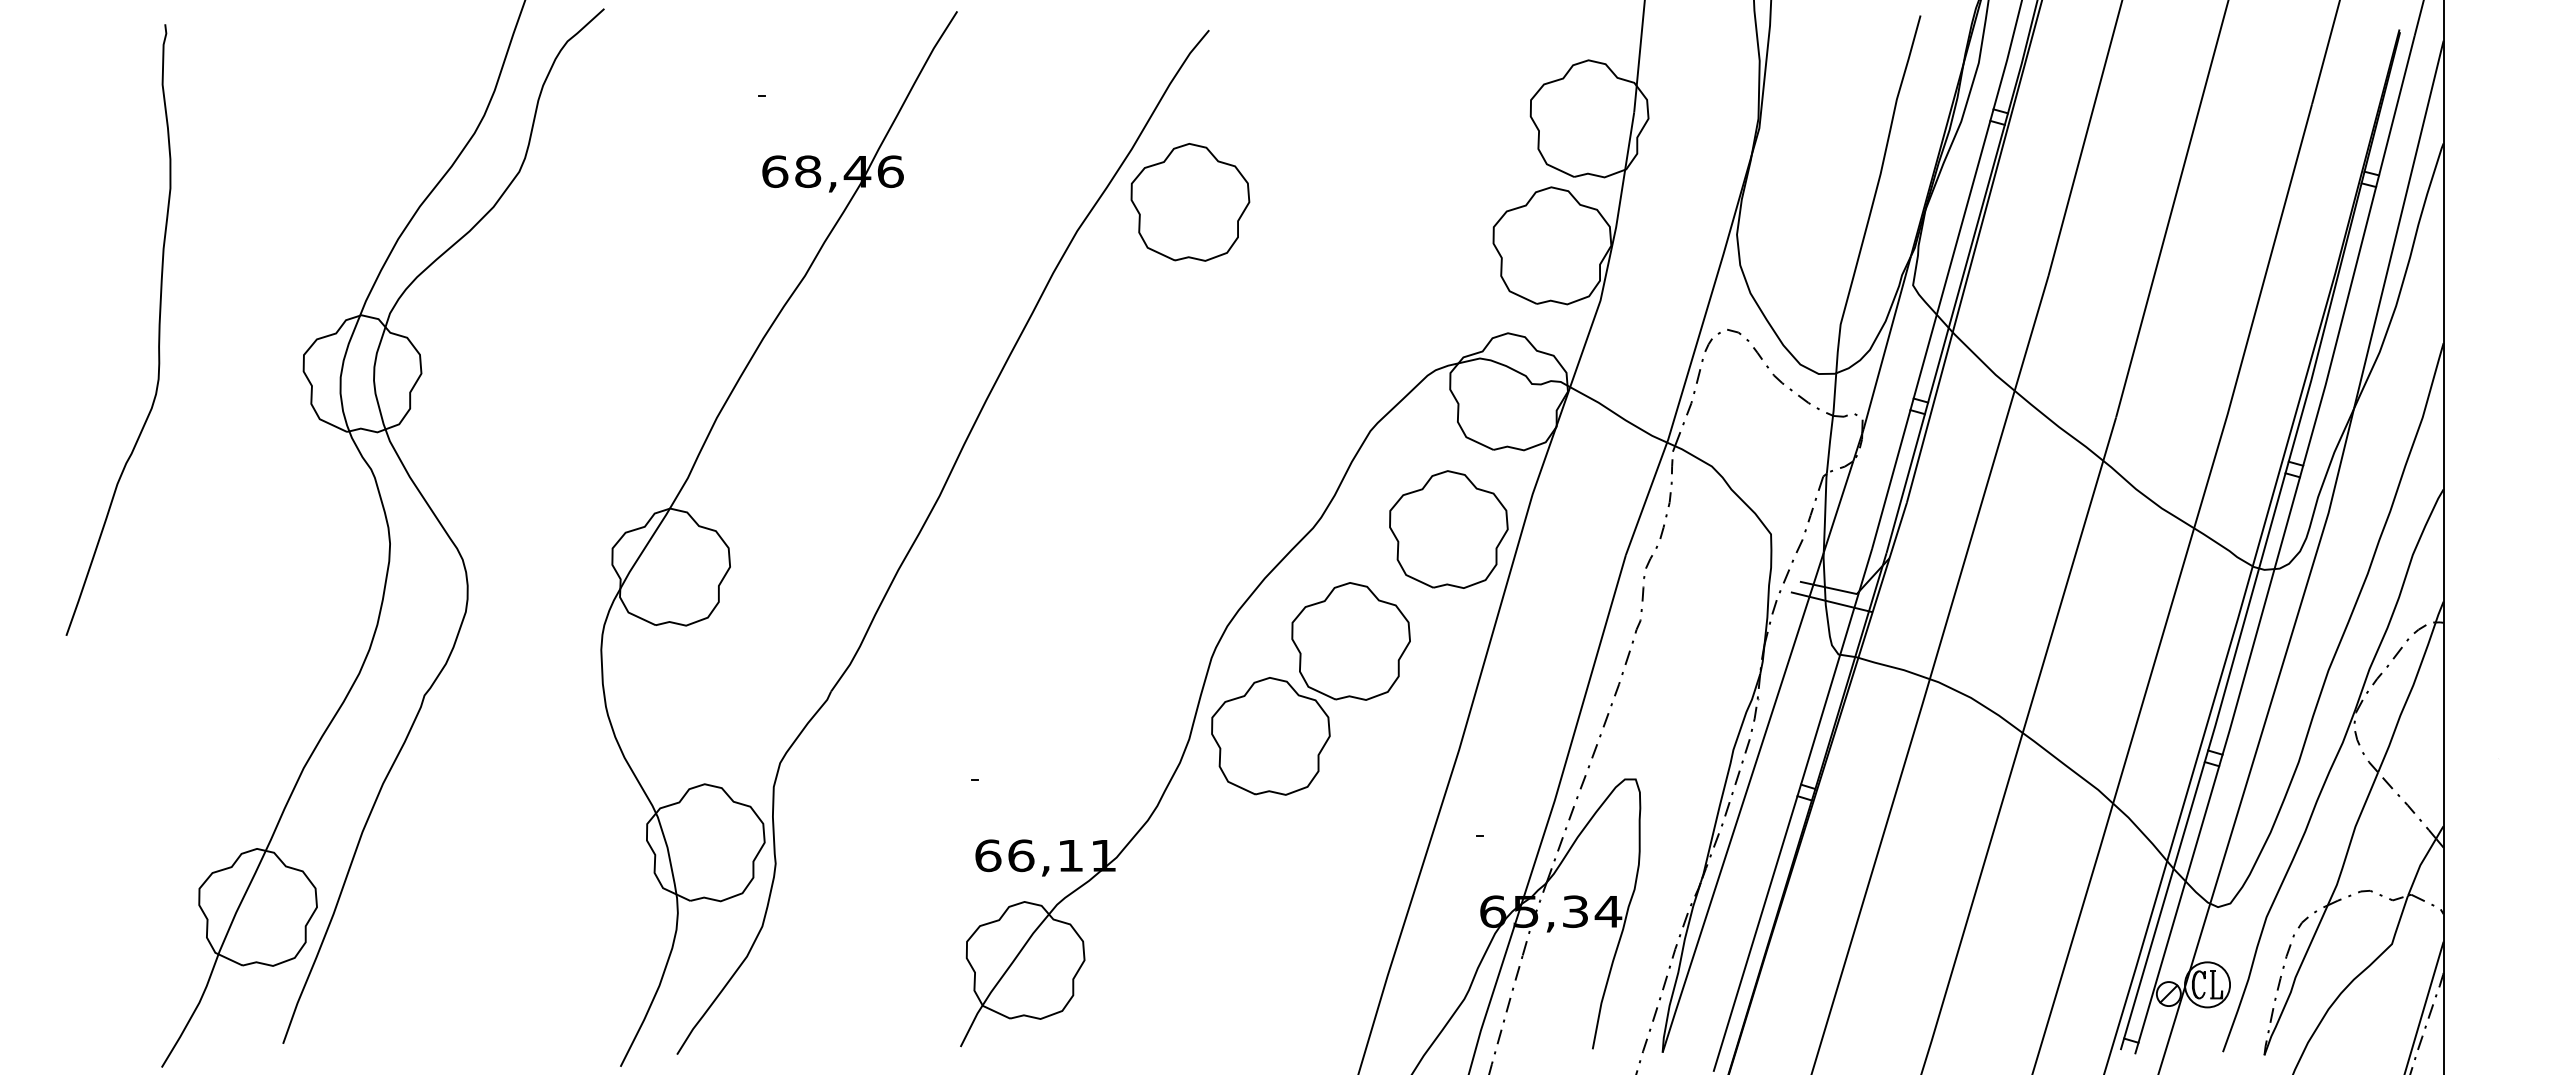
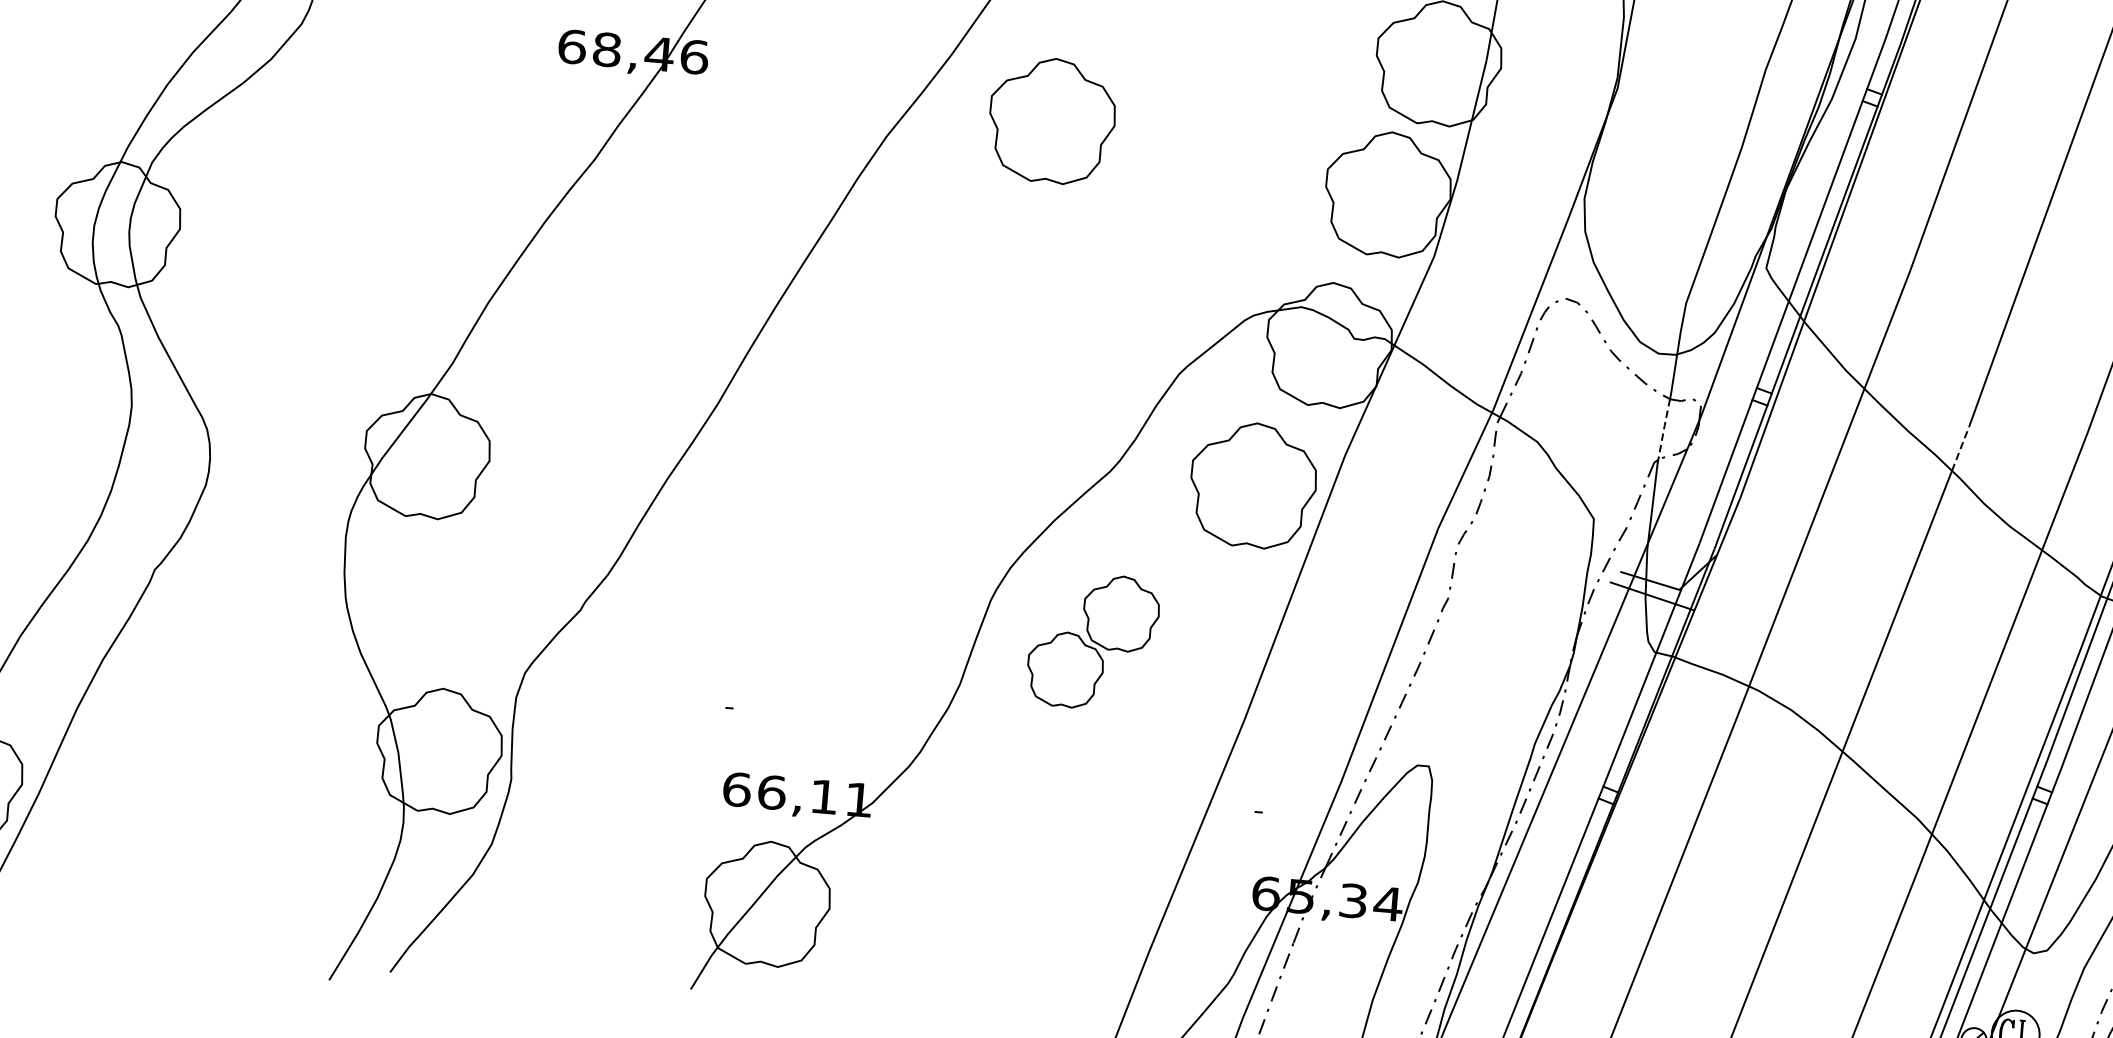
part: (1190, 202) -> (1052, 121), moved
line: (2109, 439) -> (1960, 448), solid -> dashed
line: (1829, 444) -> (1663, 429), solid -> dashed
part: (1310, 688) -> (1092, 641), size x0.6

